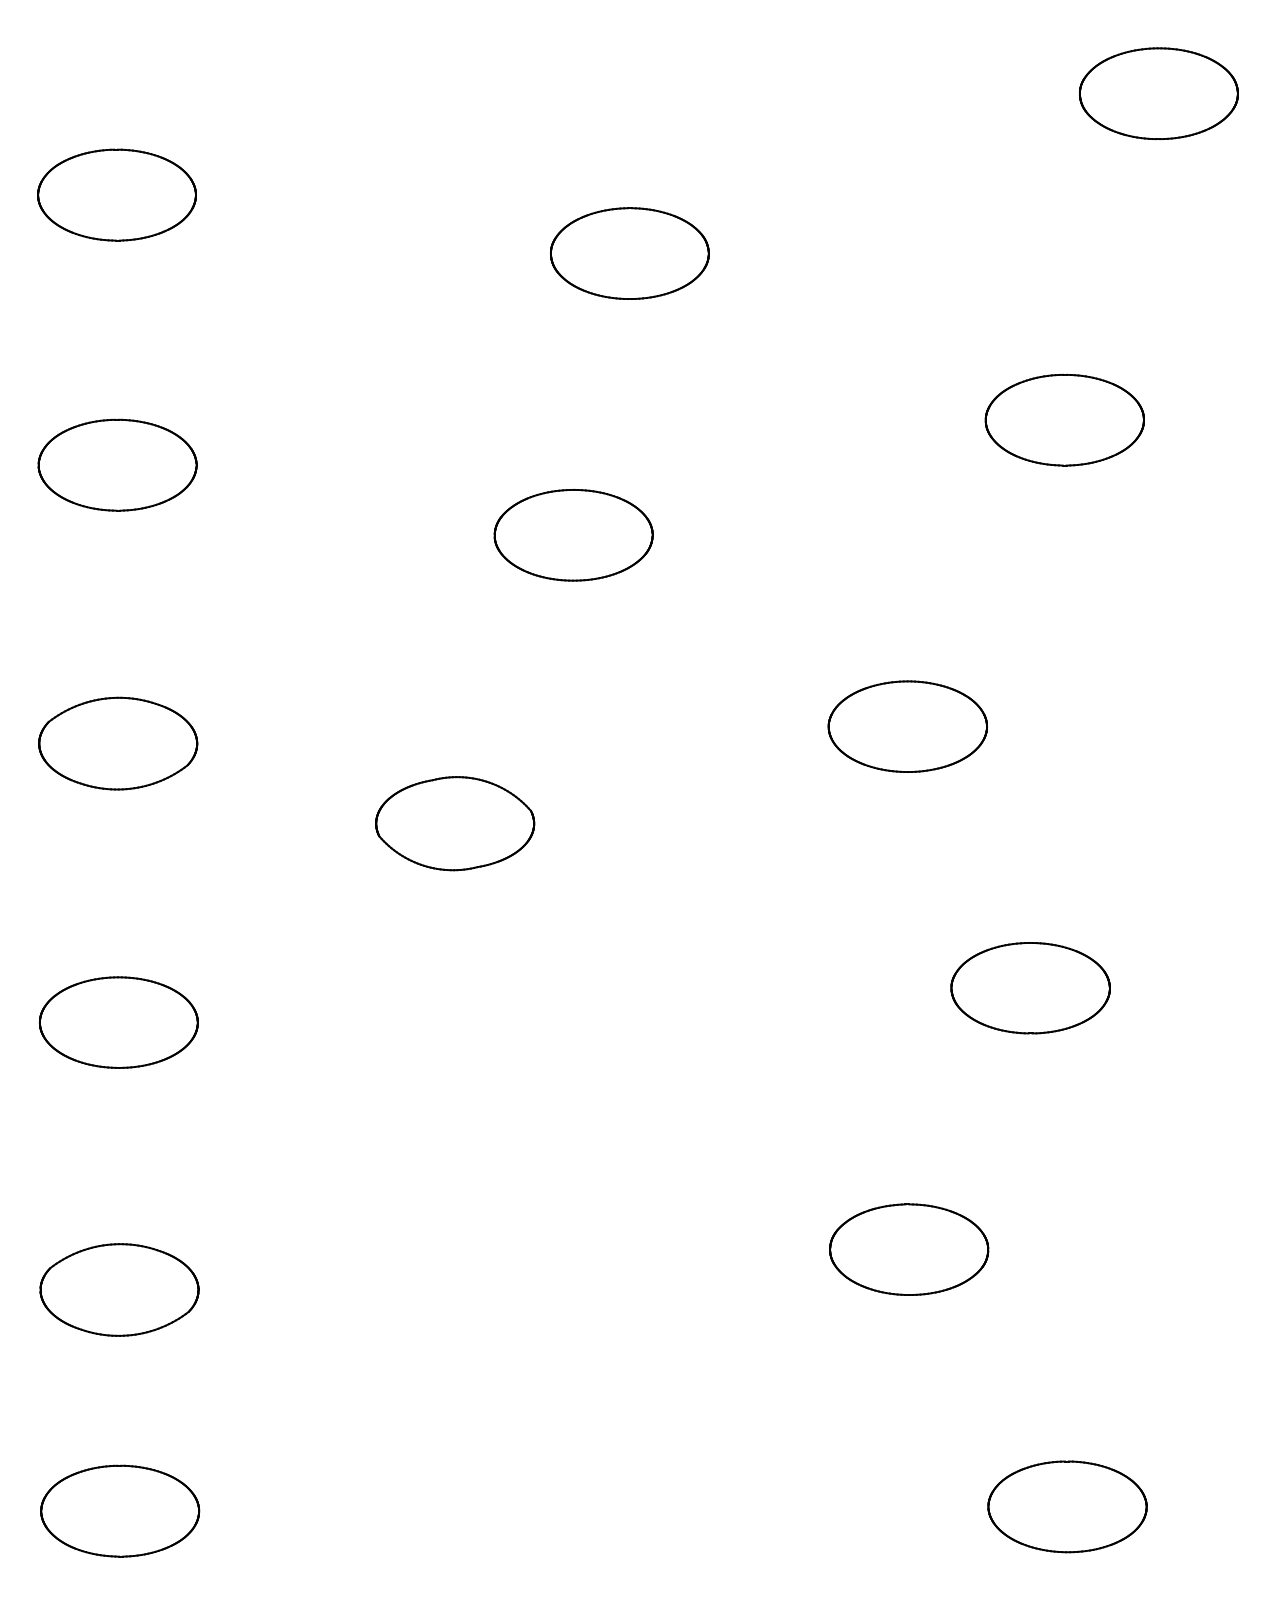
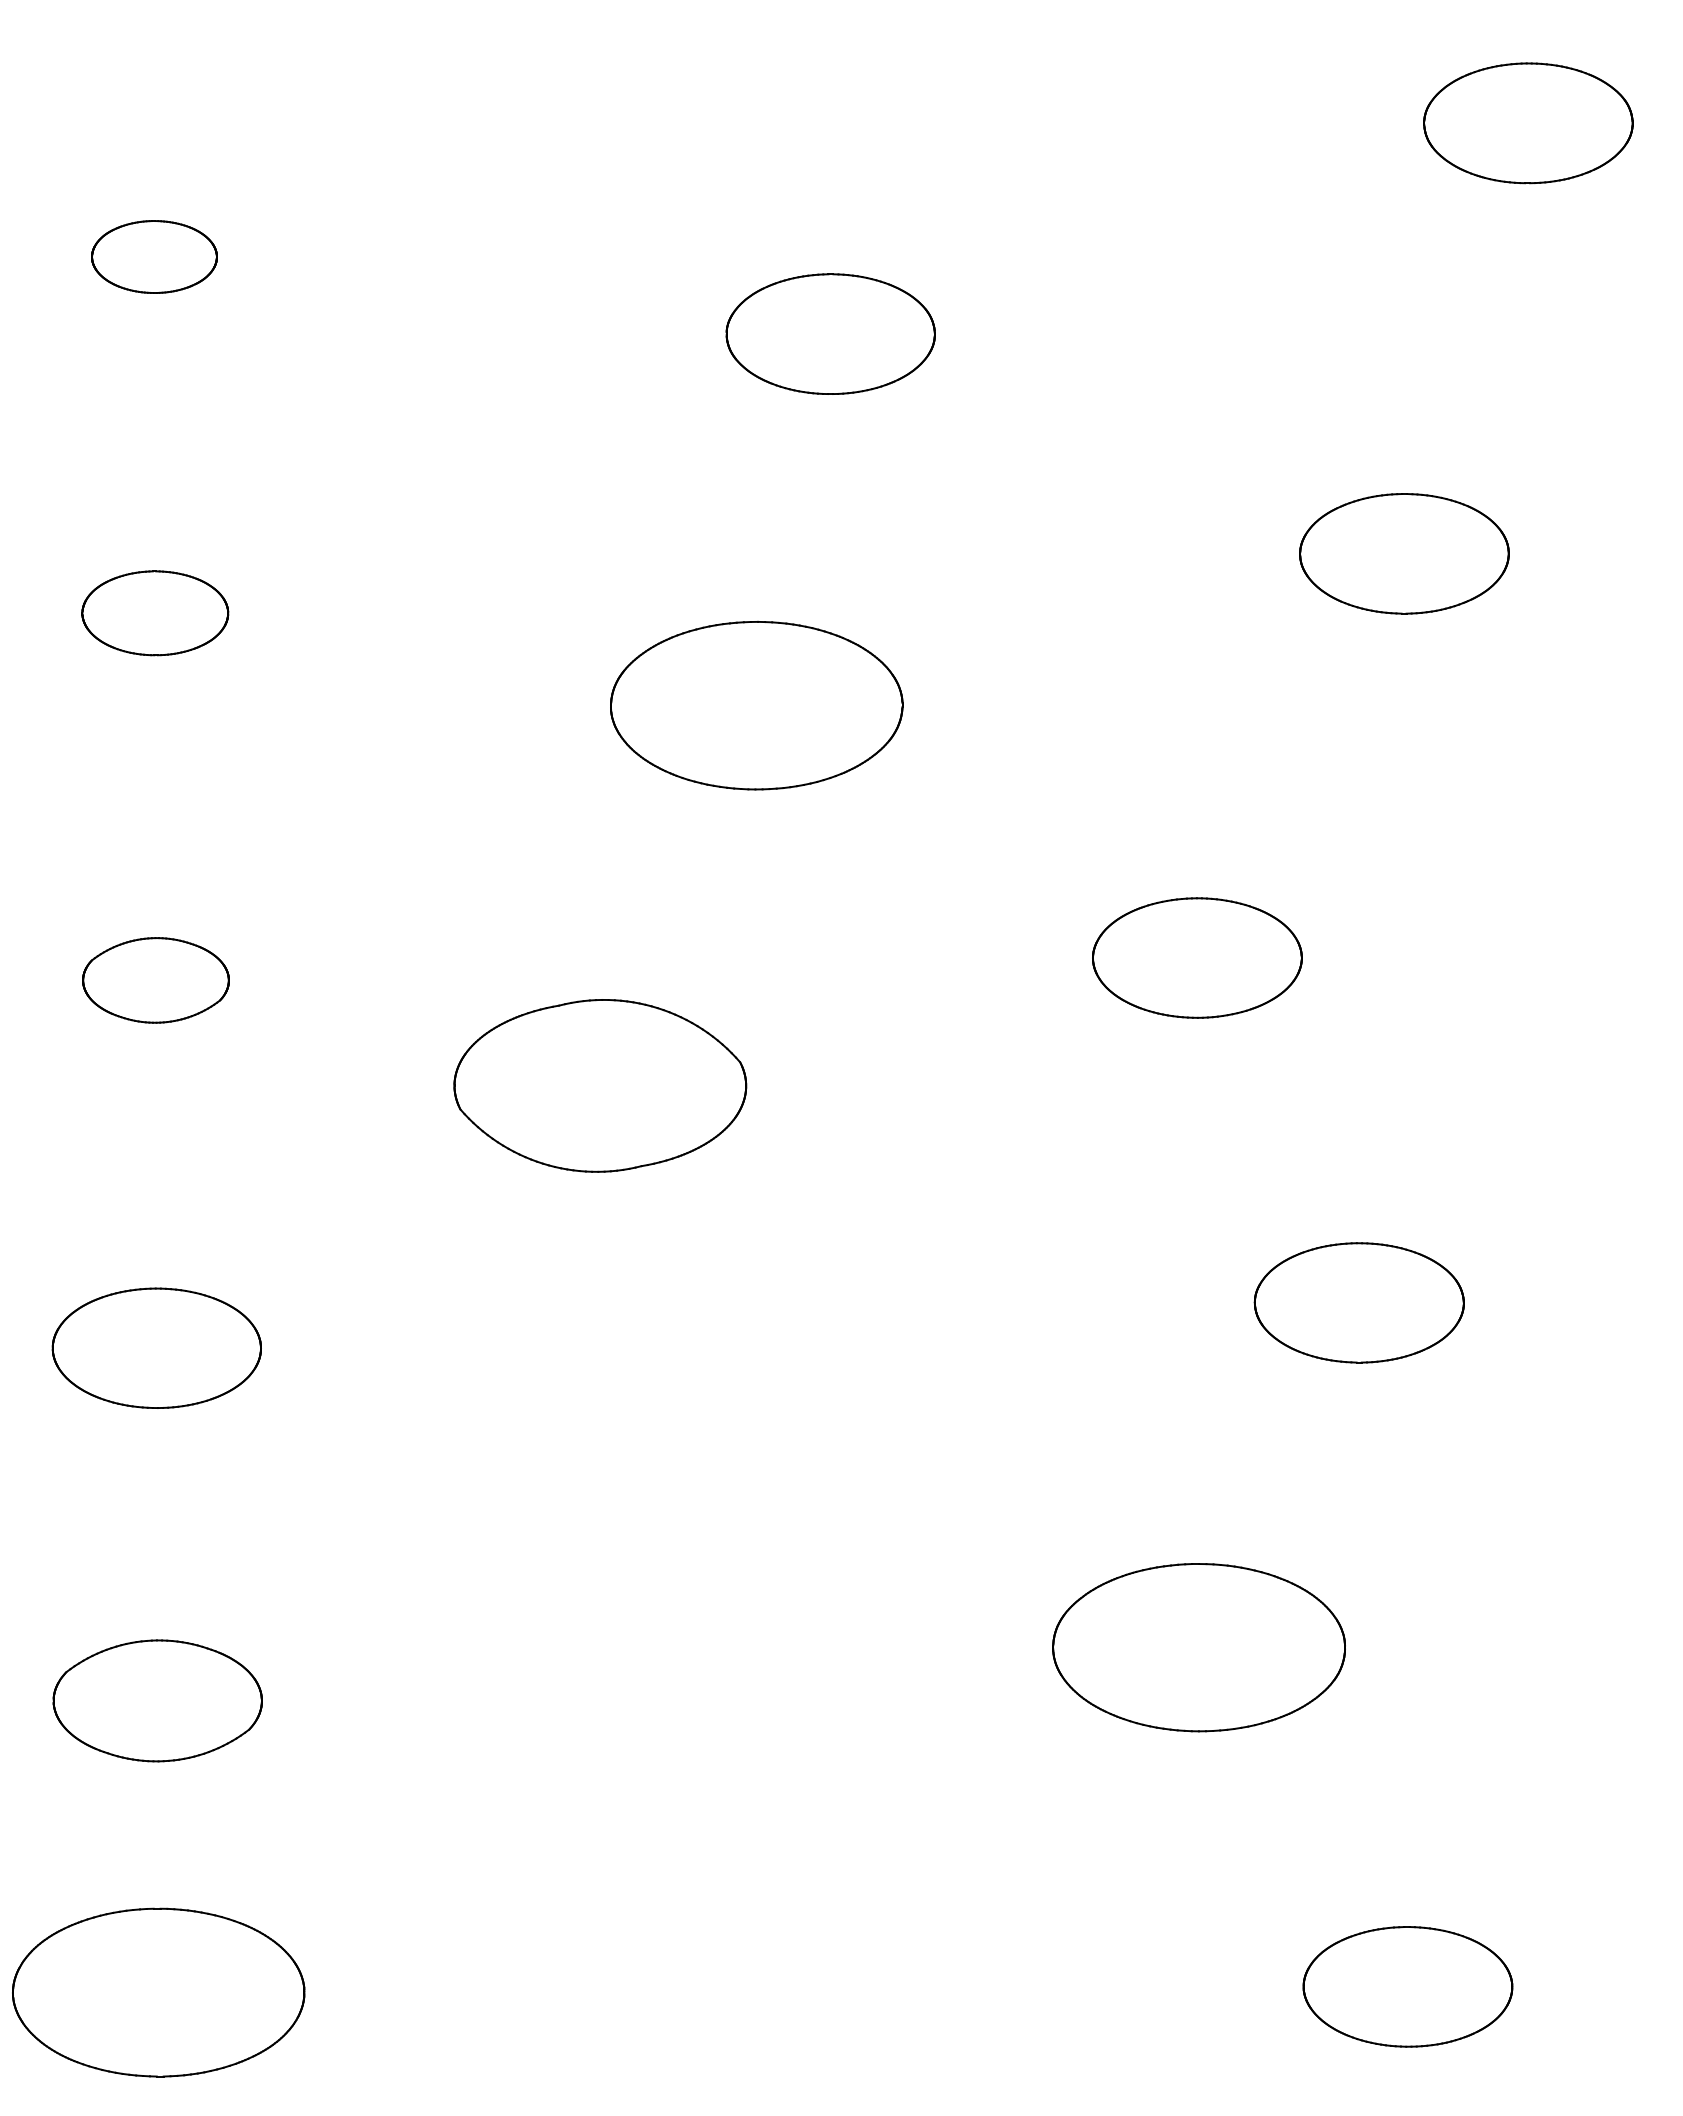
part: (117, 194) -> (154, 256), size x0.6
part: (117, 465) -> (155, 613), size x0.7
part: (573, 535) -> (756, 705), size x1.4
part: (117, 743) -> (155, 980), size x0.7
part: (455, 823) -> (600, 1085), size x1.4
part: (908, 1249) -> (1198, 1647), size x1.4
part: (120, 1511) -> (158, 1992), size x1.4

